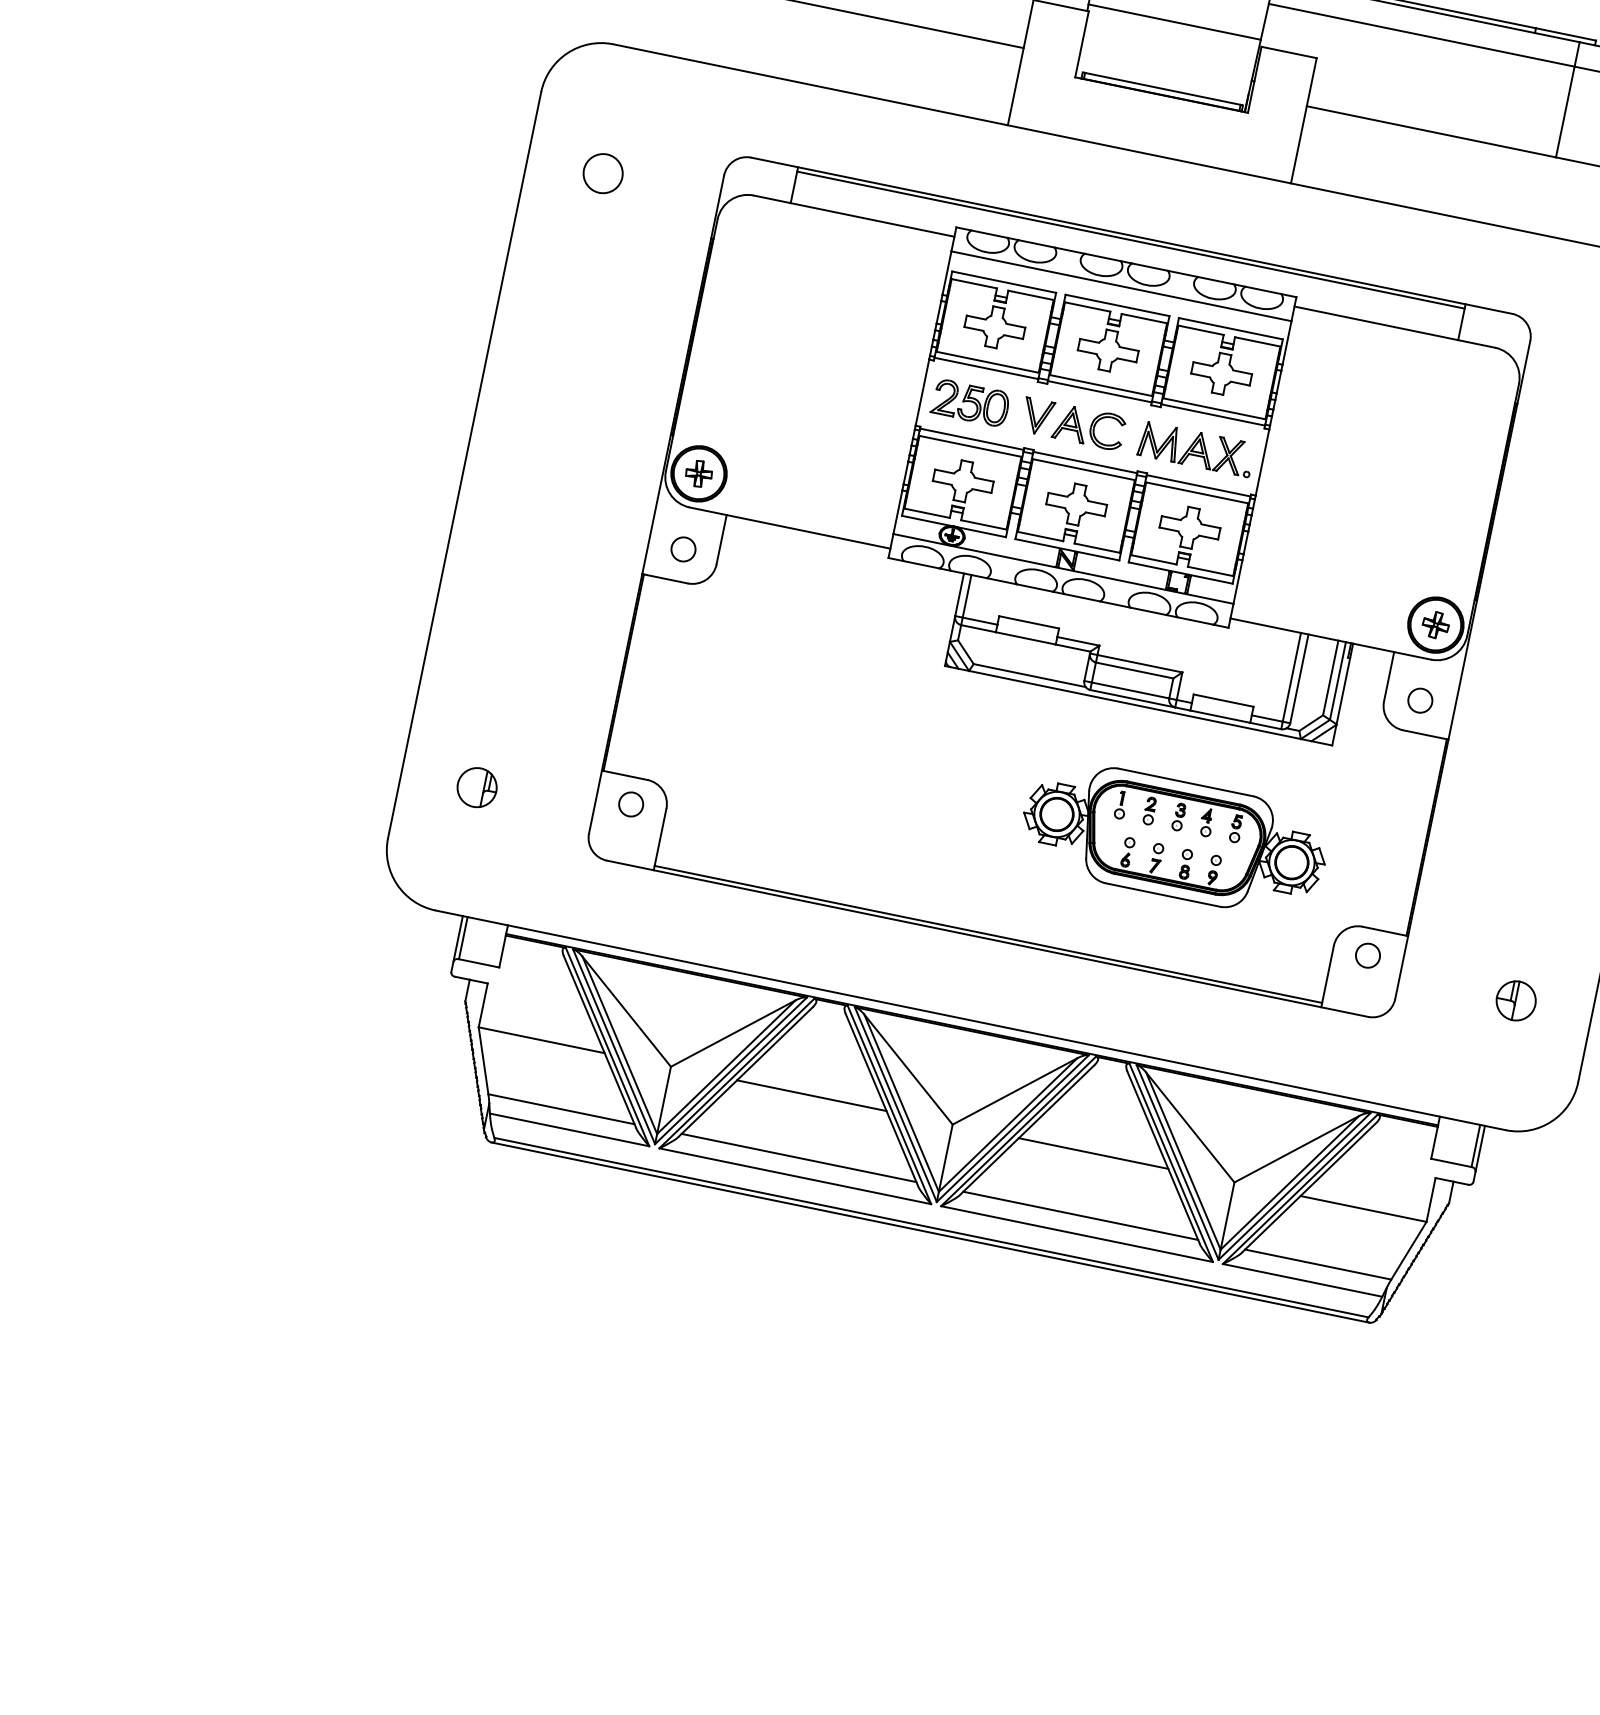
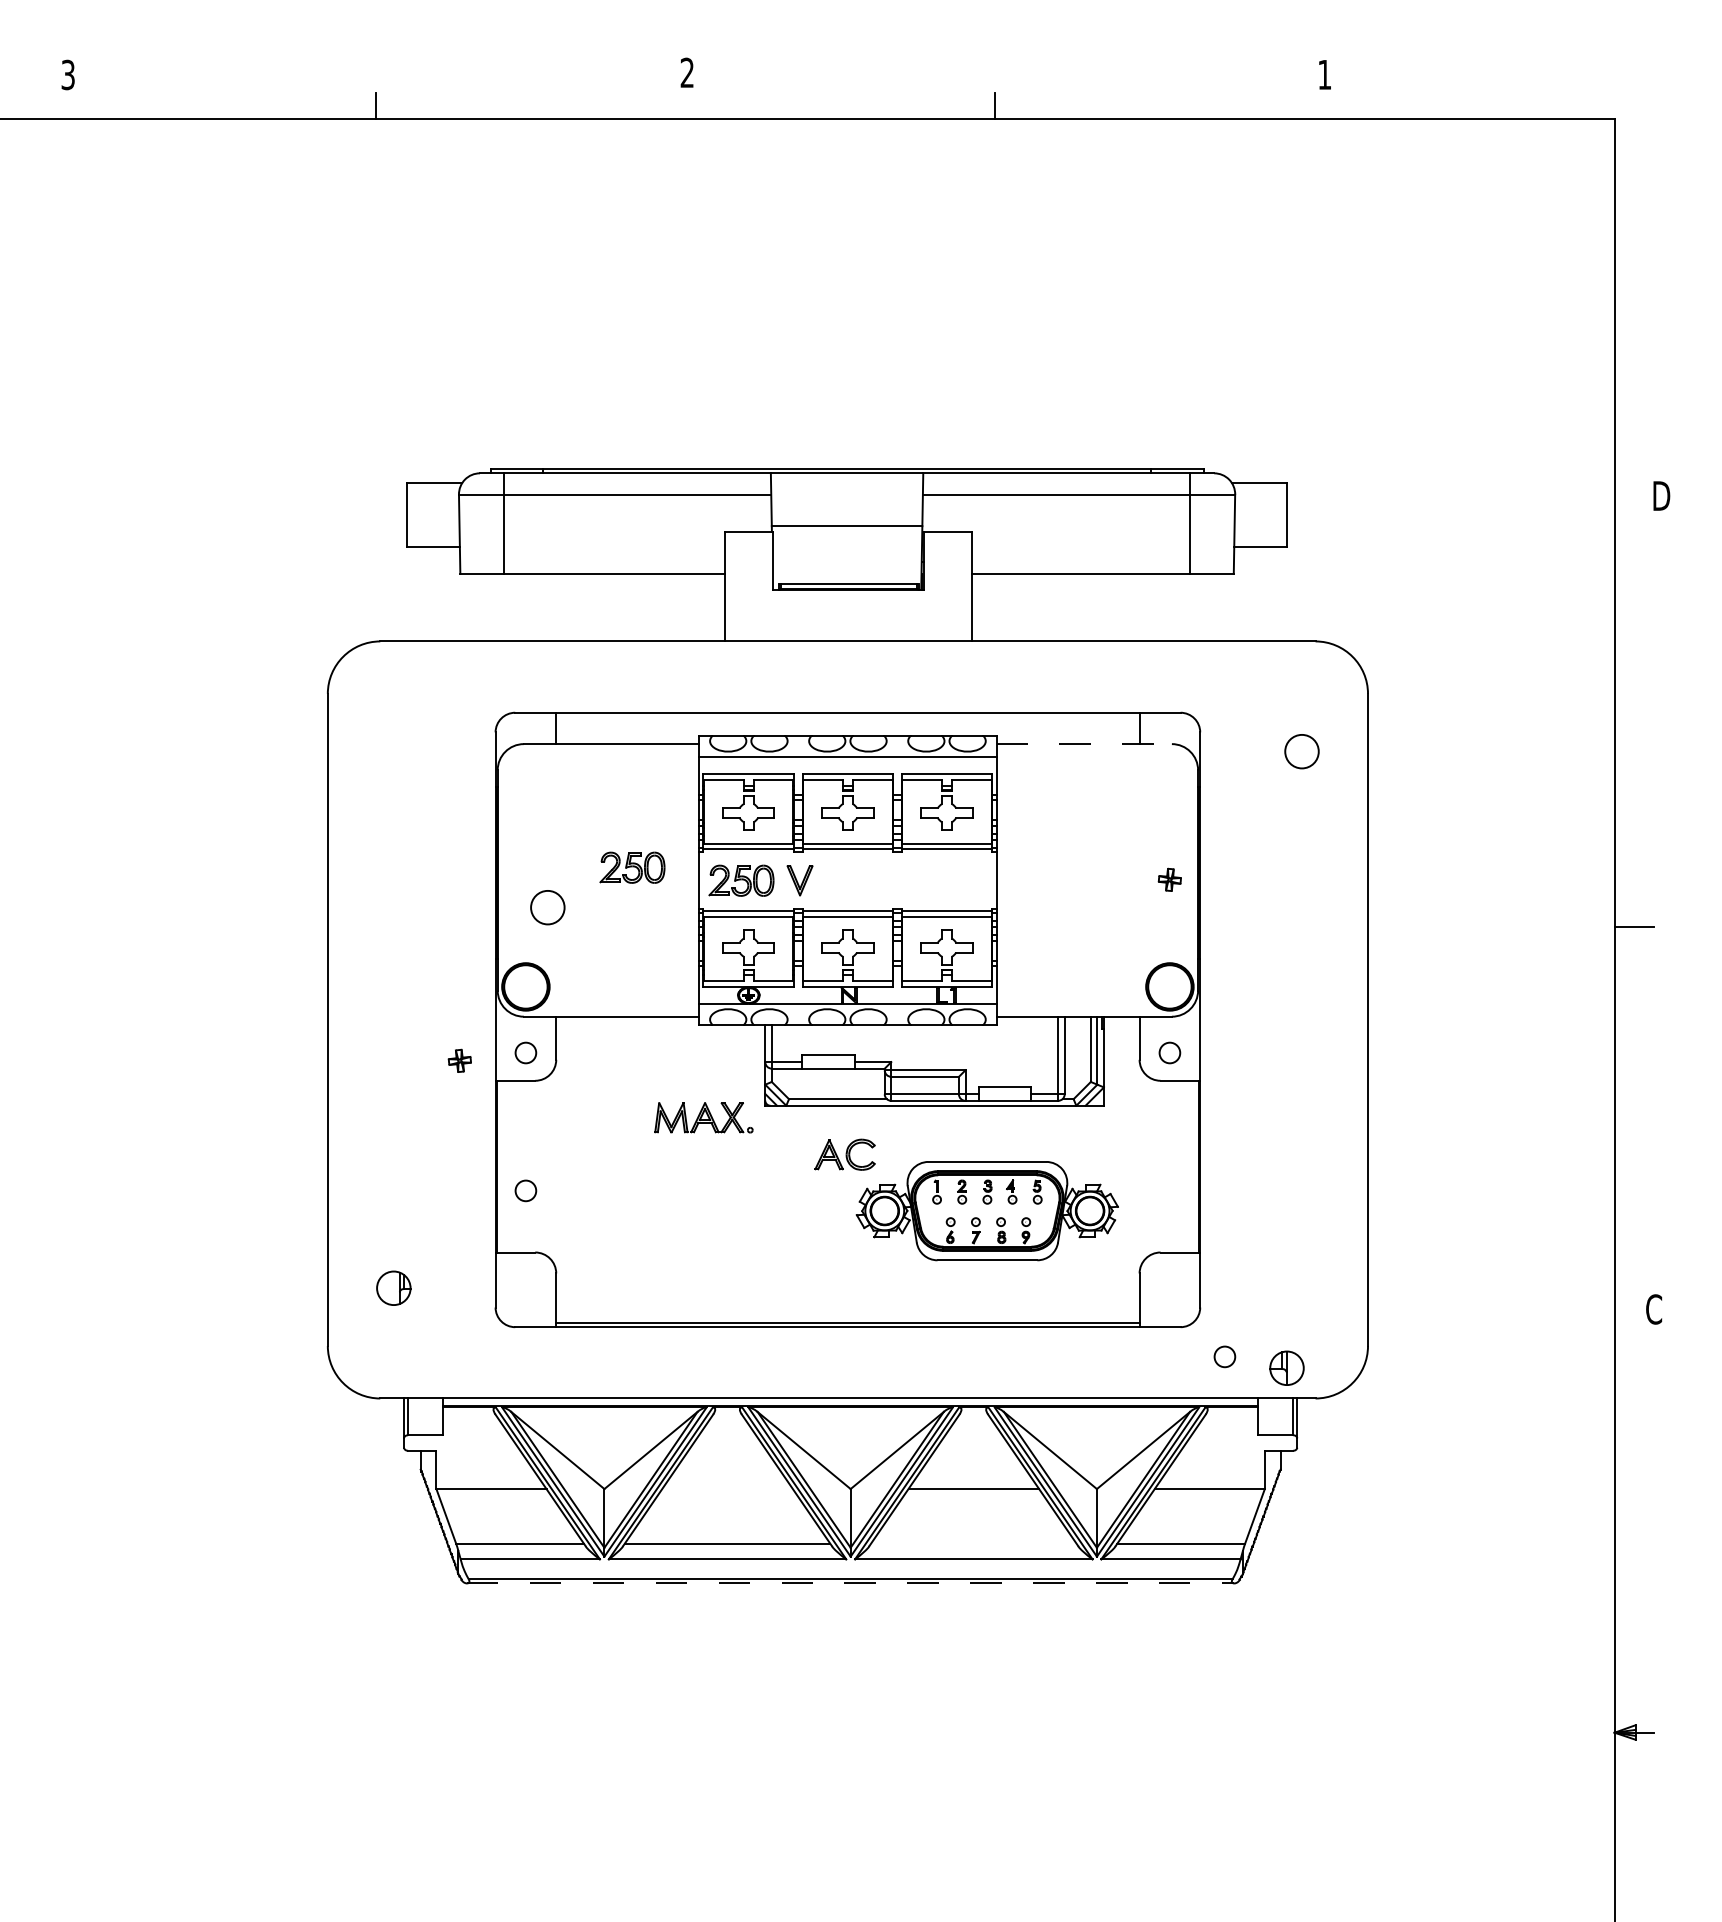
circle: (602, 173) -> (547, 907), moved
line: (1130, 239) -> (847, 716), removed
line: (1395, 327) -> (1084, 744), solid -> dashed
part: (849, 362) -> (632, 867), added
part: (1088, 426) -> (844, 1154), moved
part: (1196, 448) -> (703, 1117), moved
part: (698, 473) -> (459, 1060), moved
part: (1435, 624) -> (1169, 879), moved
circle: (630, 803) -> (525, 1190), moved
circle: (1367, 955) -> (1224, 1356), moved
part: (1515, 999) -> (1286, 1367), moved
line: (811, 1096) -> (727, 1489), removed
line: (1080, 1215) -> (973, 1543), removed
line: (930, 1232) -> (850, 1583), solid -> dashed

